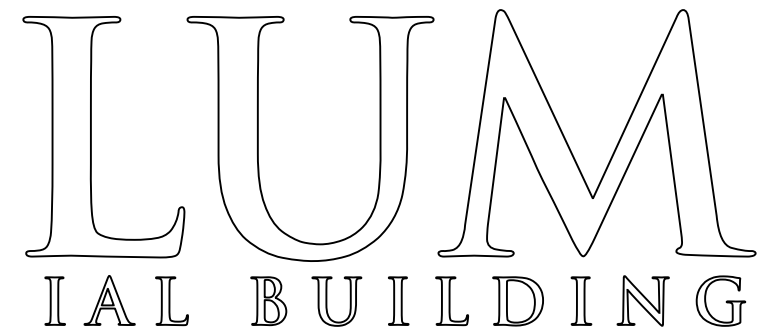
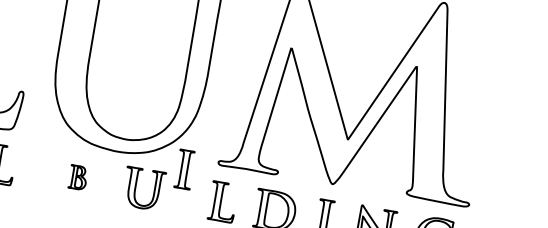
part: (398, 300) -> (184, 169), moved
part: (268, 301) -> (77, 177), size x0.6
part: (327, 301) -> (136, 187), moved

